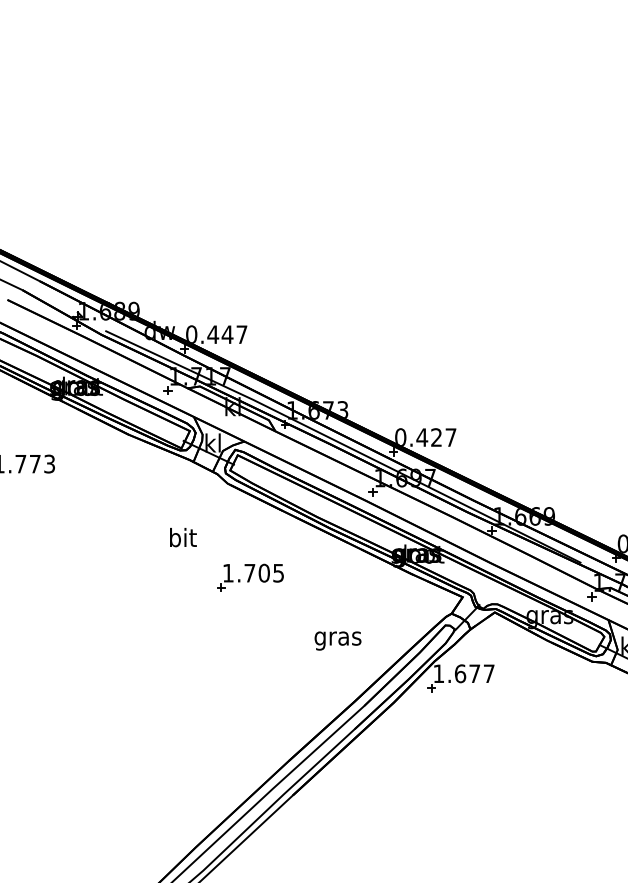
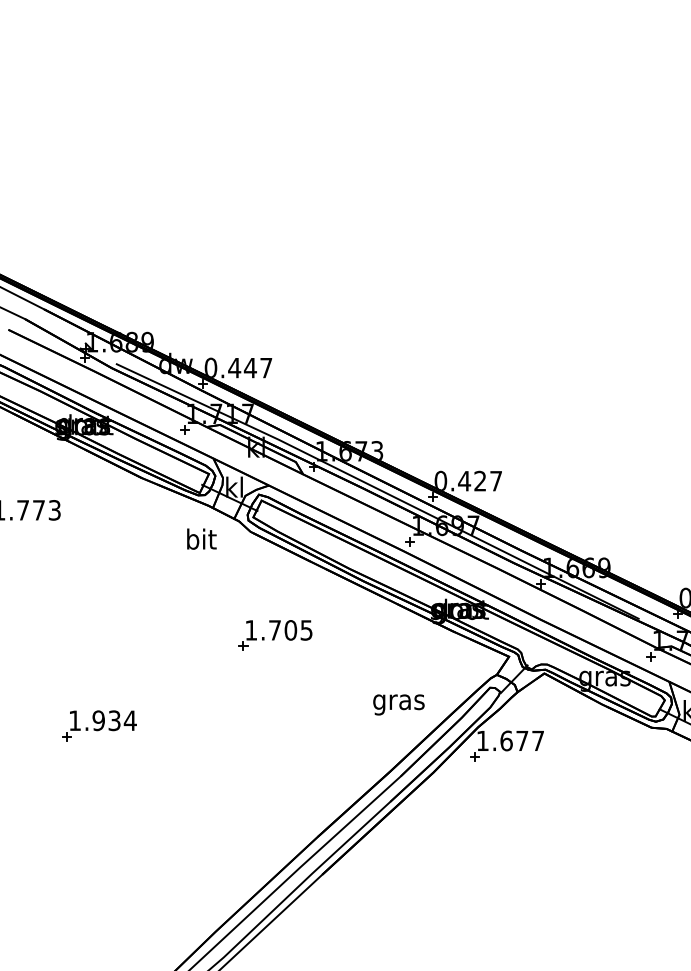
text: (183, 536) -> (201, 538), moved
text: (337, 640) -> (398, 704), moved
part: (90, 659) -> (99, 725), added

